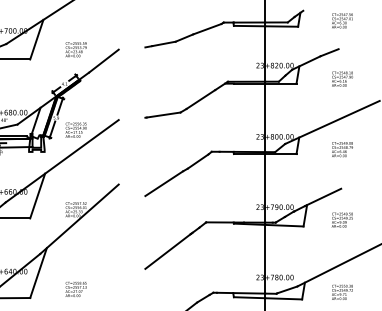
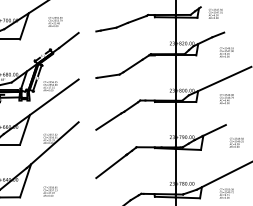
text: (342, 20) -> (215, 13), moved
text: (76, 48) -> (55, 21), moved
text: (342, 219) -> (236, 142), moved

